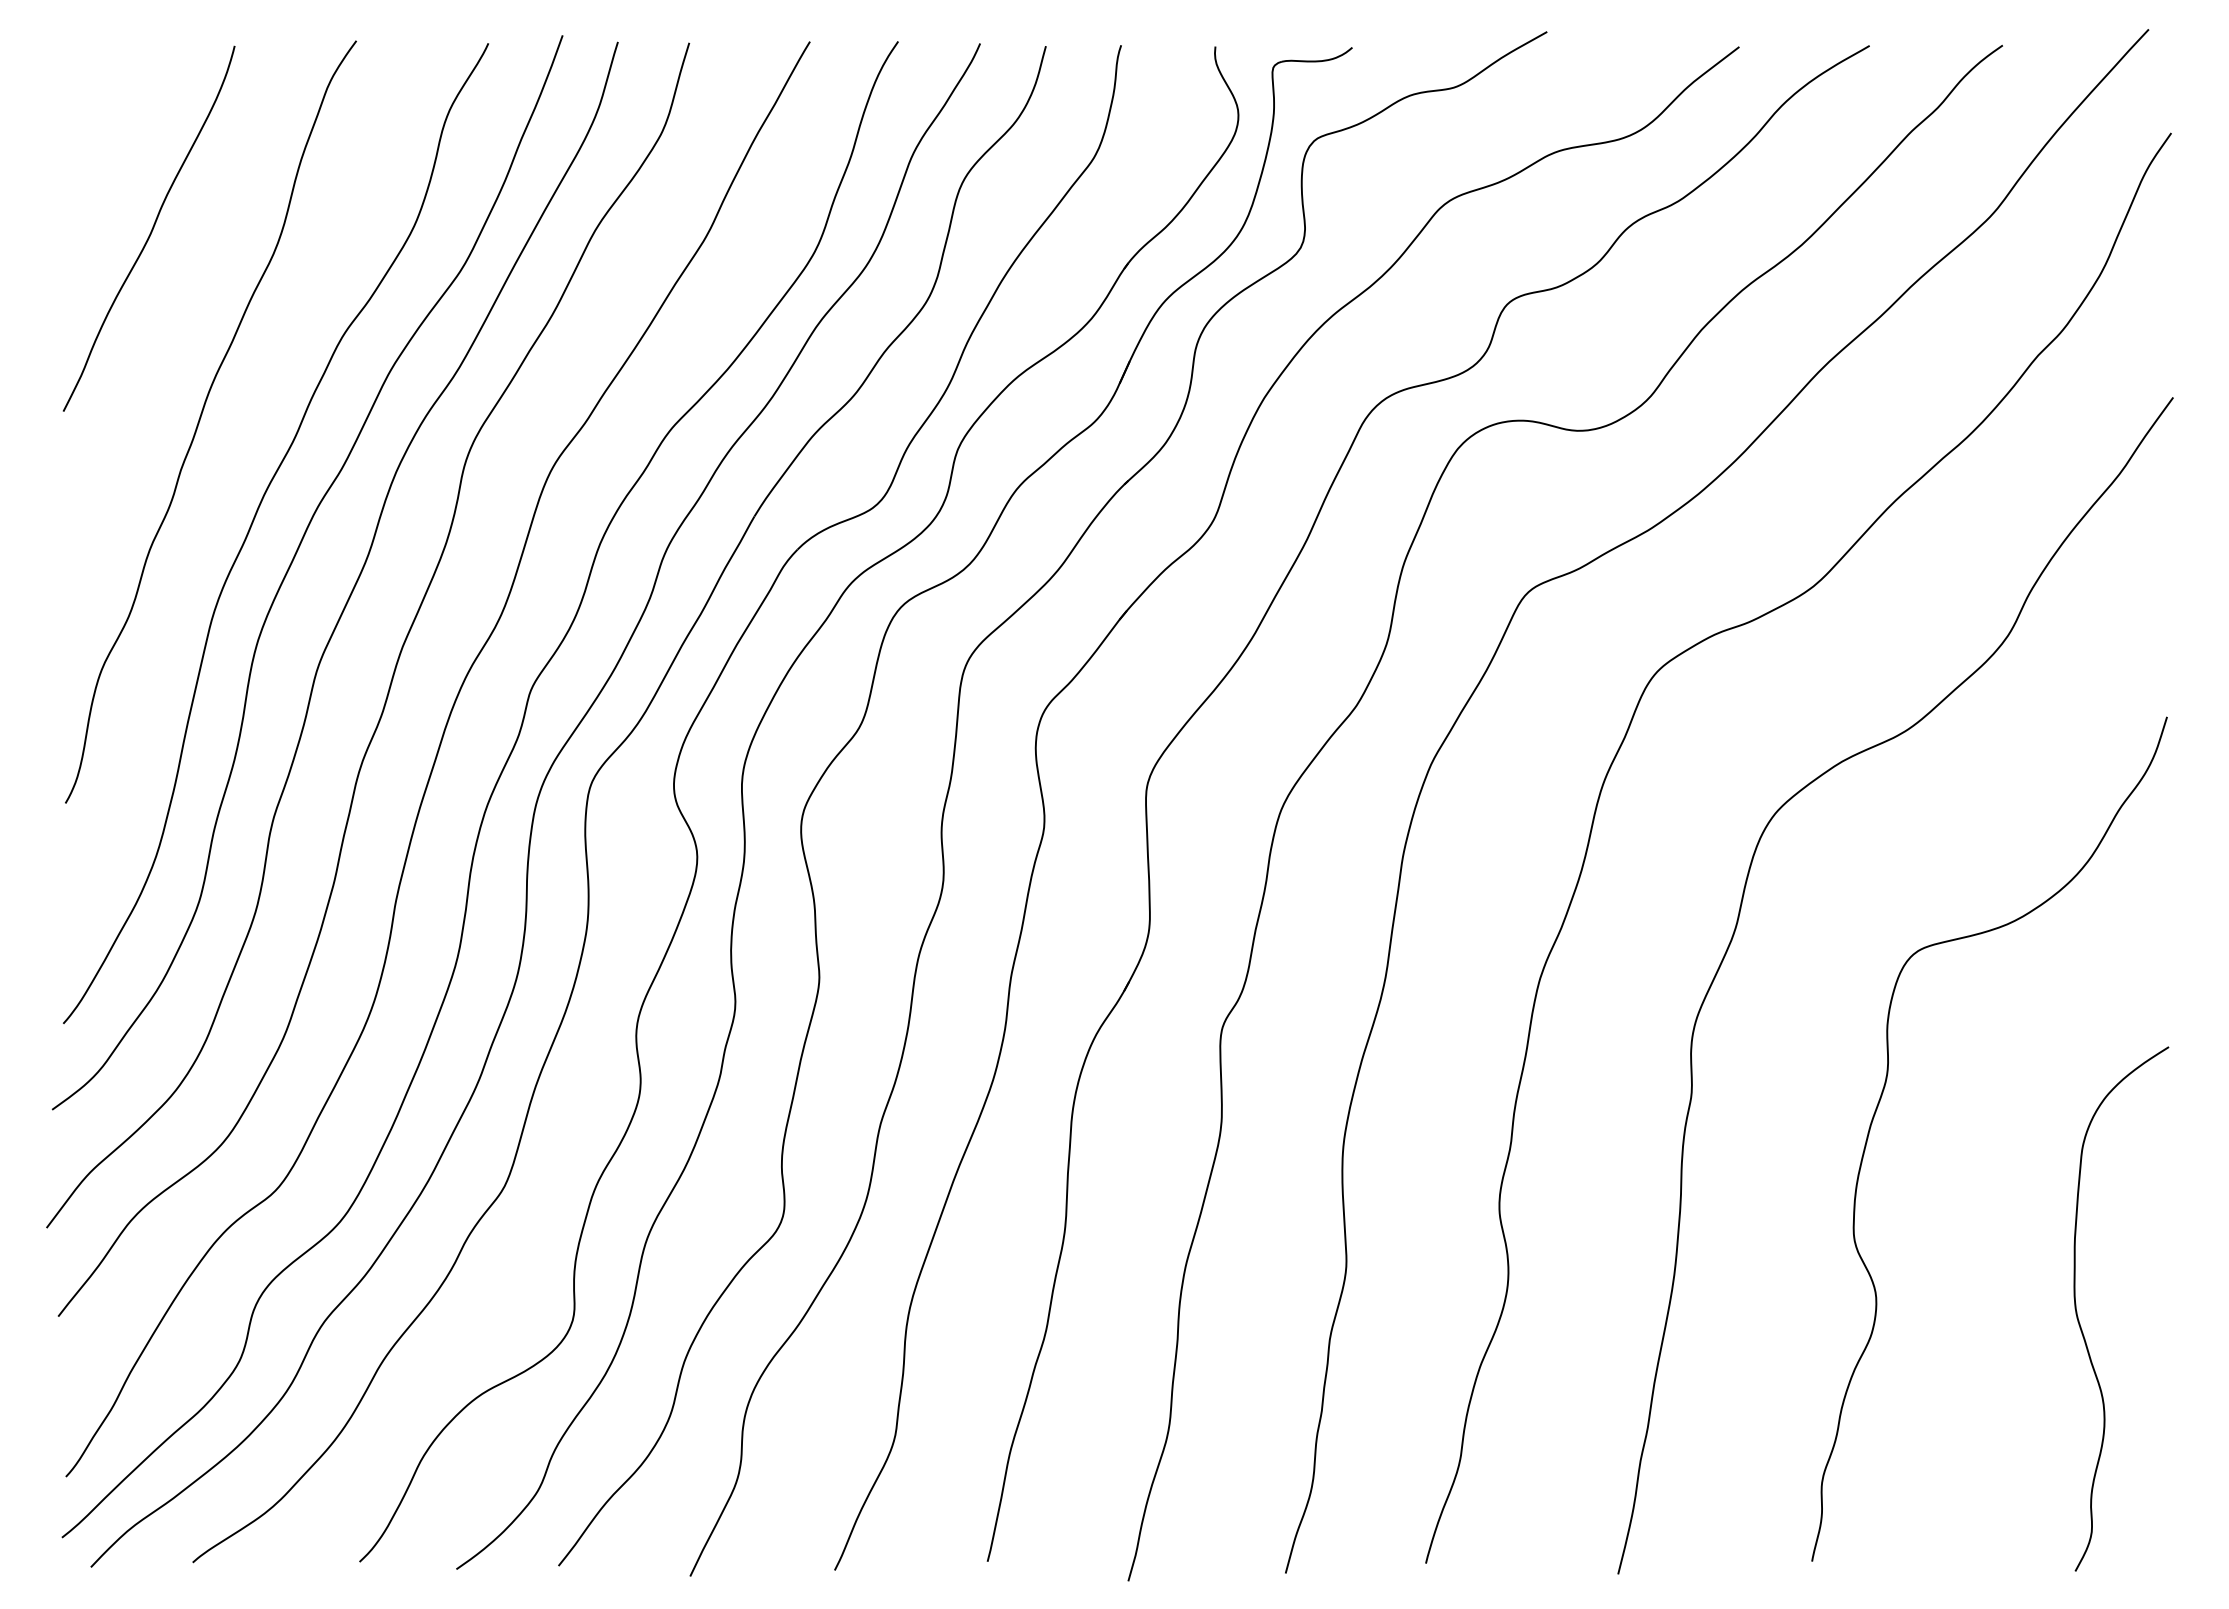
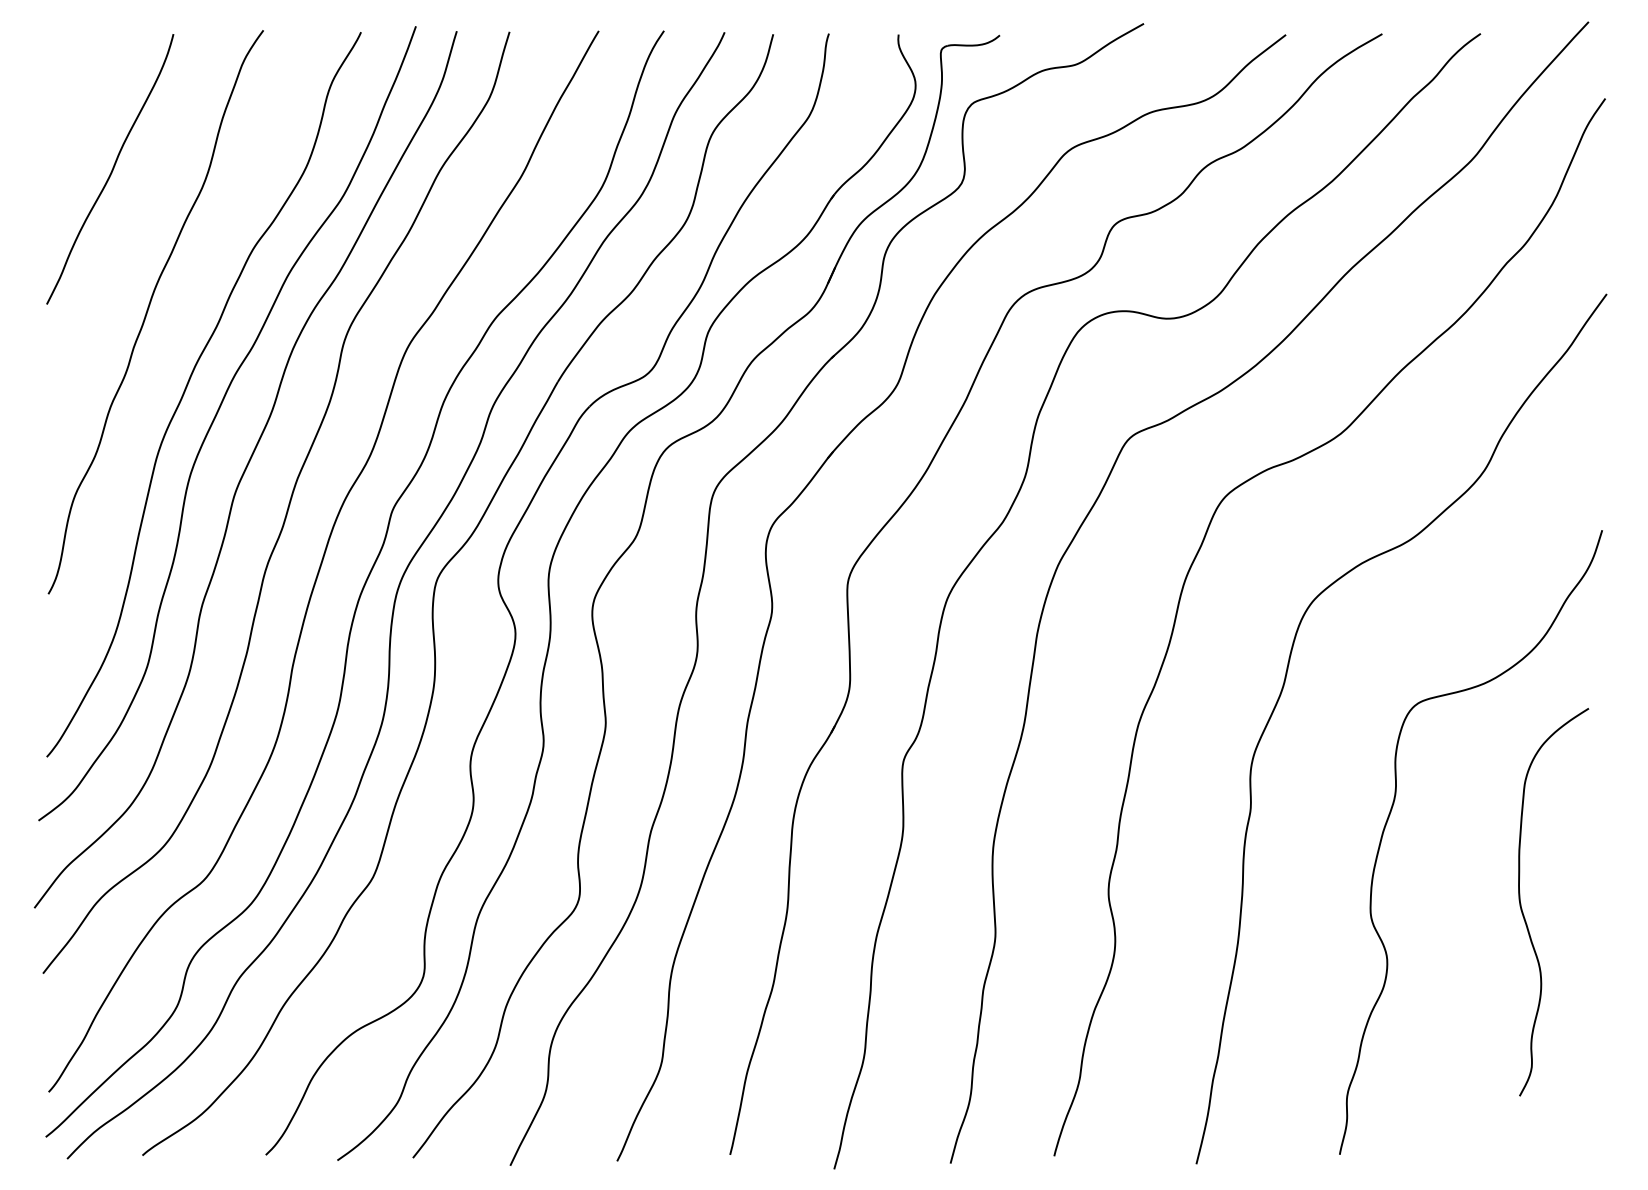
curve: (2080, 1323) -> (1523, 912), moved

